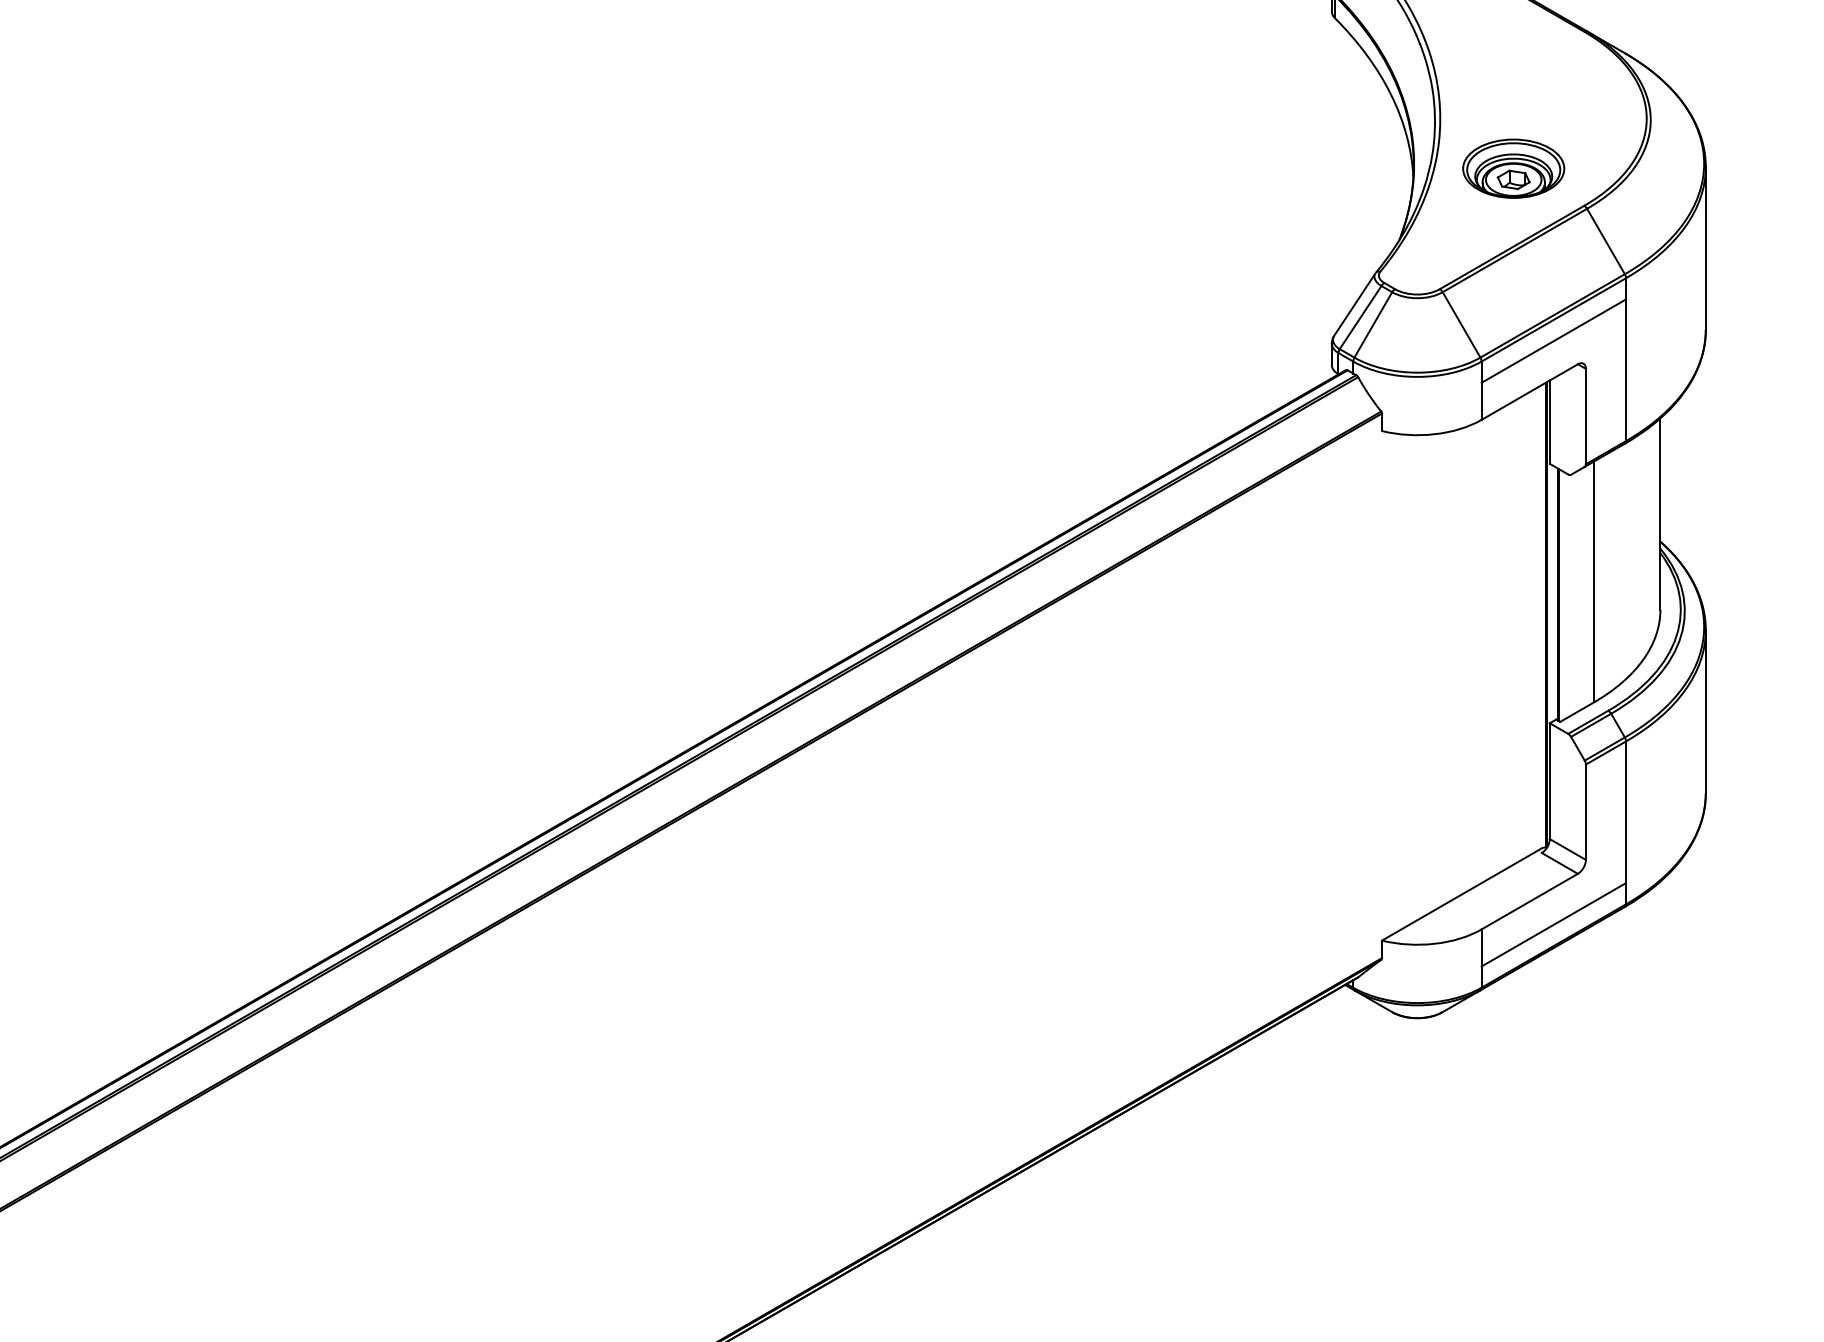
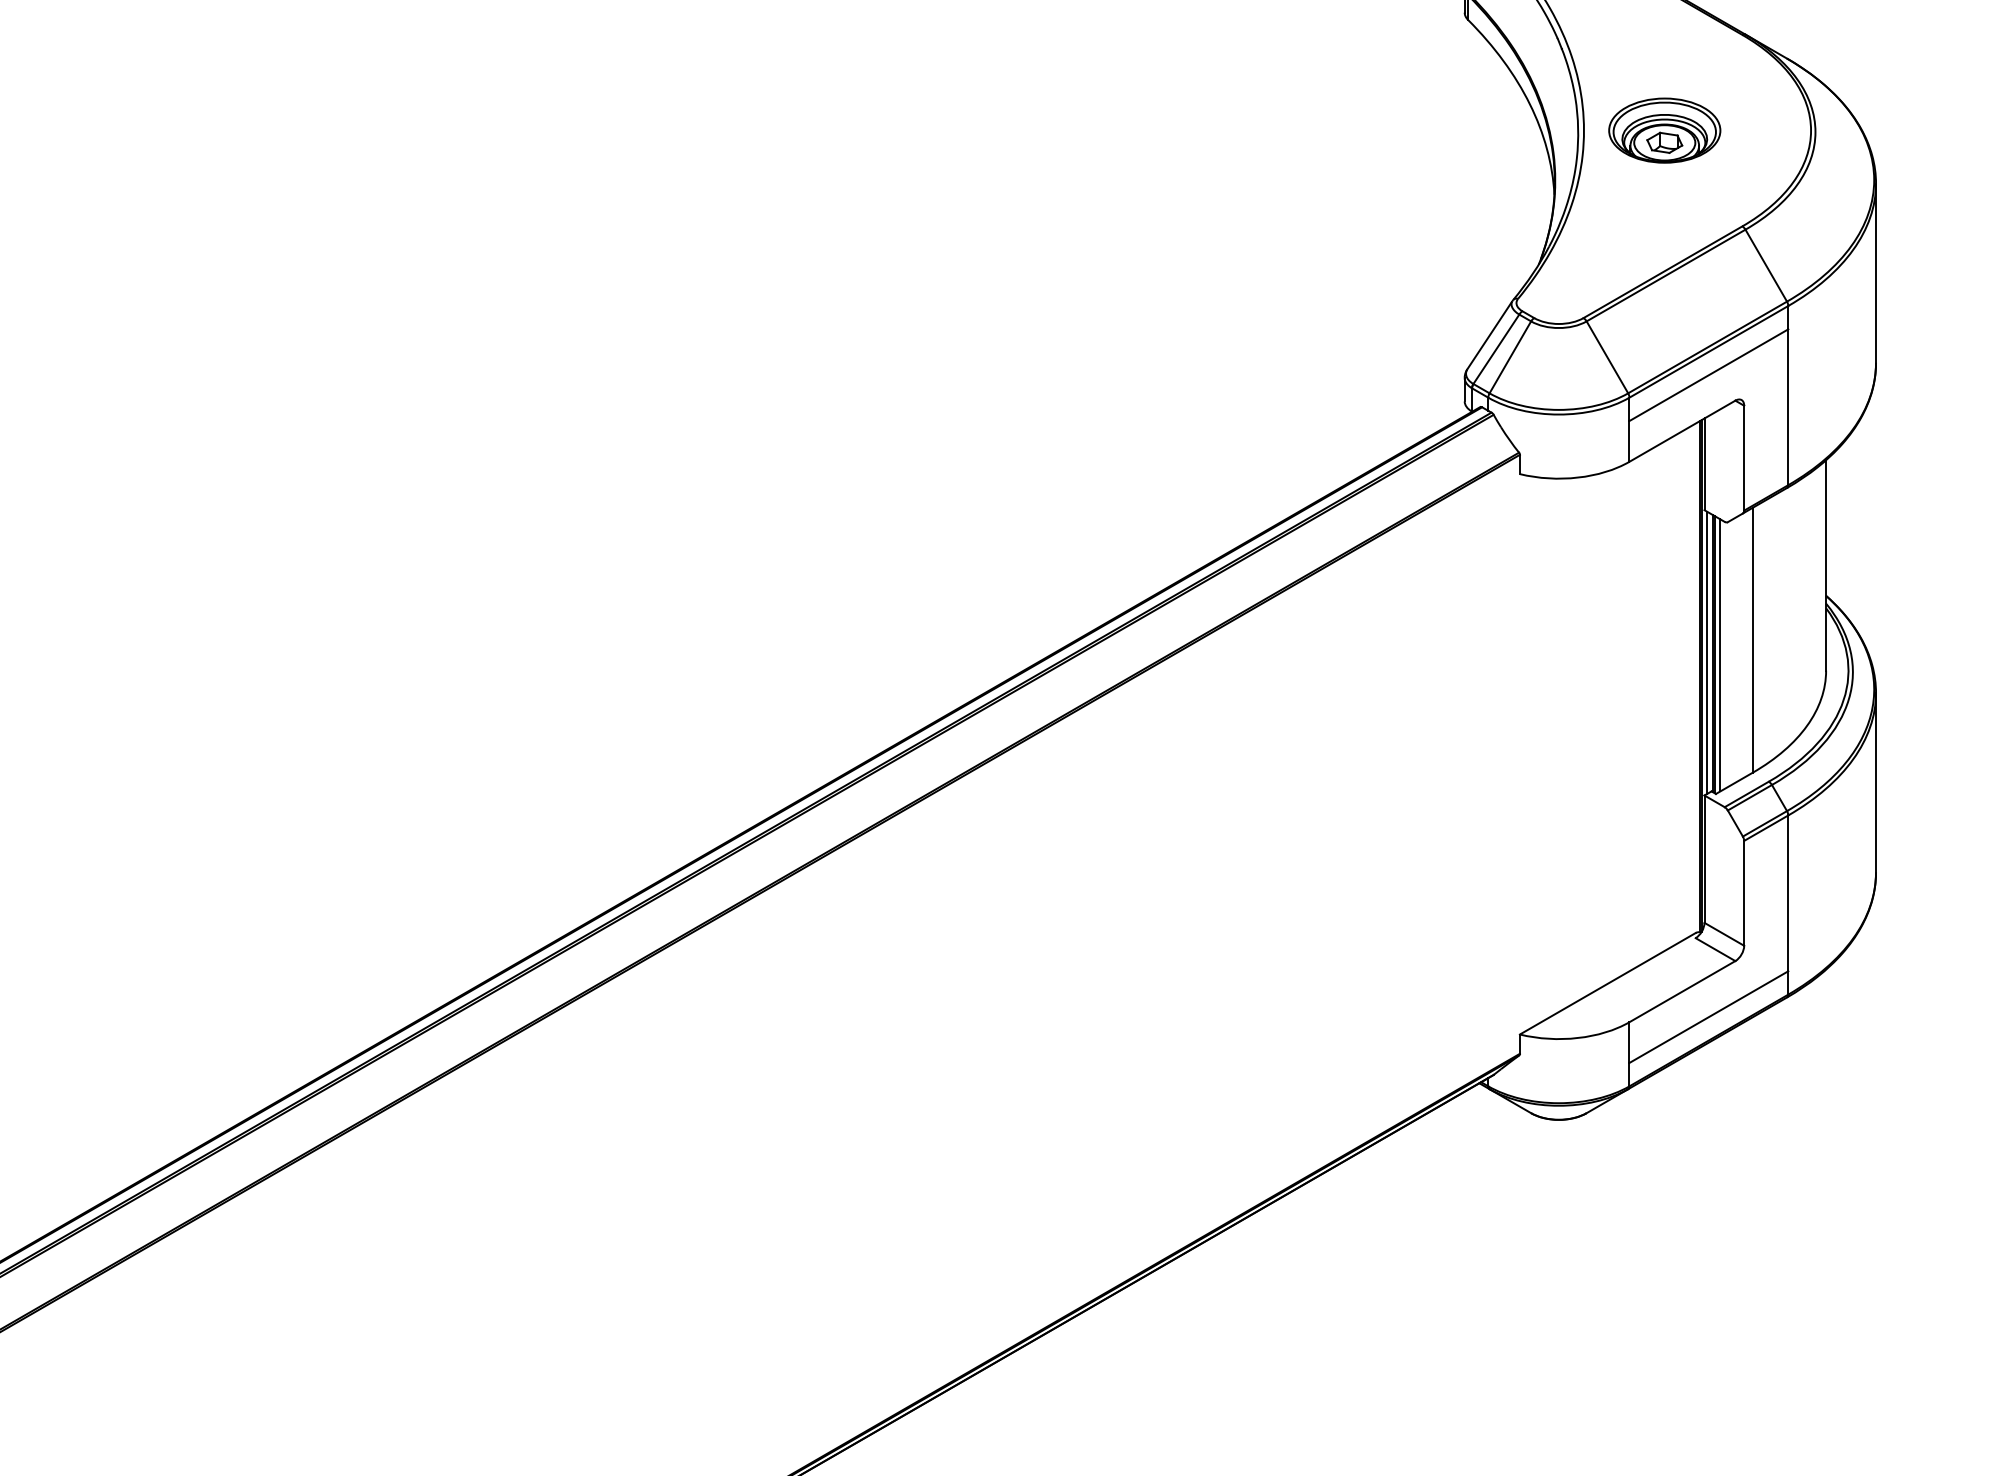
part: (1513, 168) -> (1664, 130), moved
line: (1552, 593) -> (1707, 652), added
line: (1564, 595) -> (1720, 654), added

